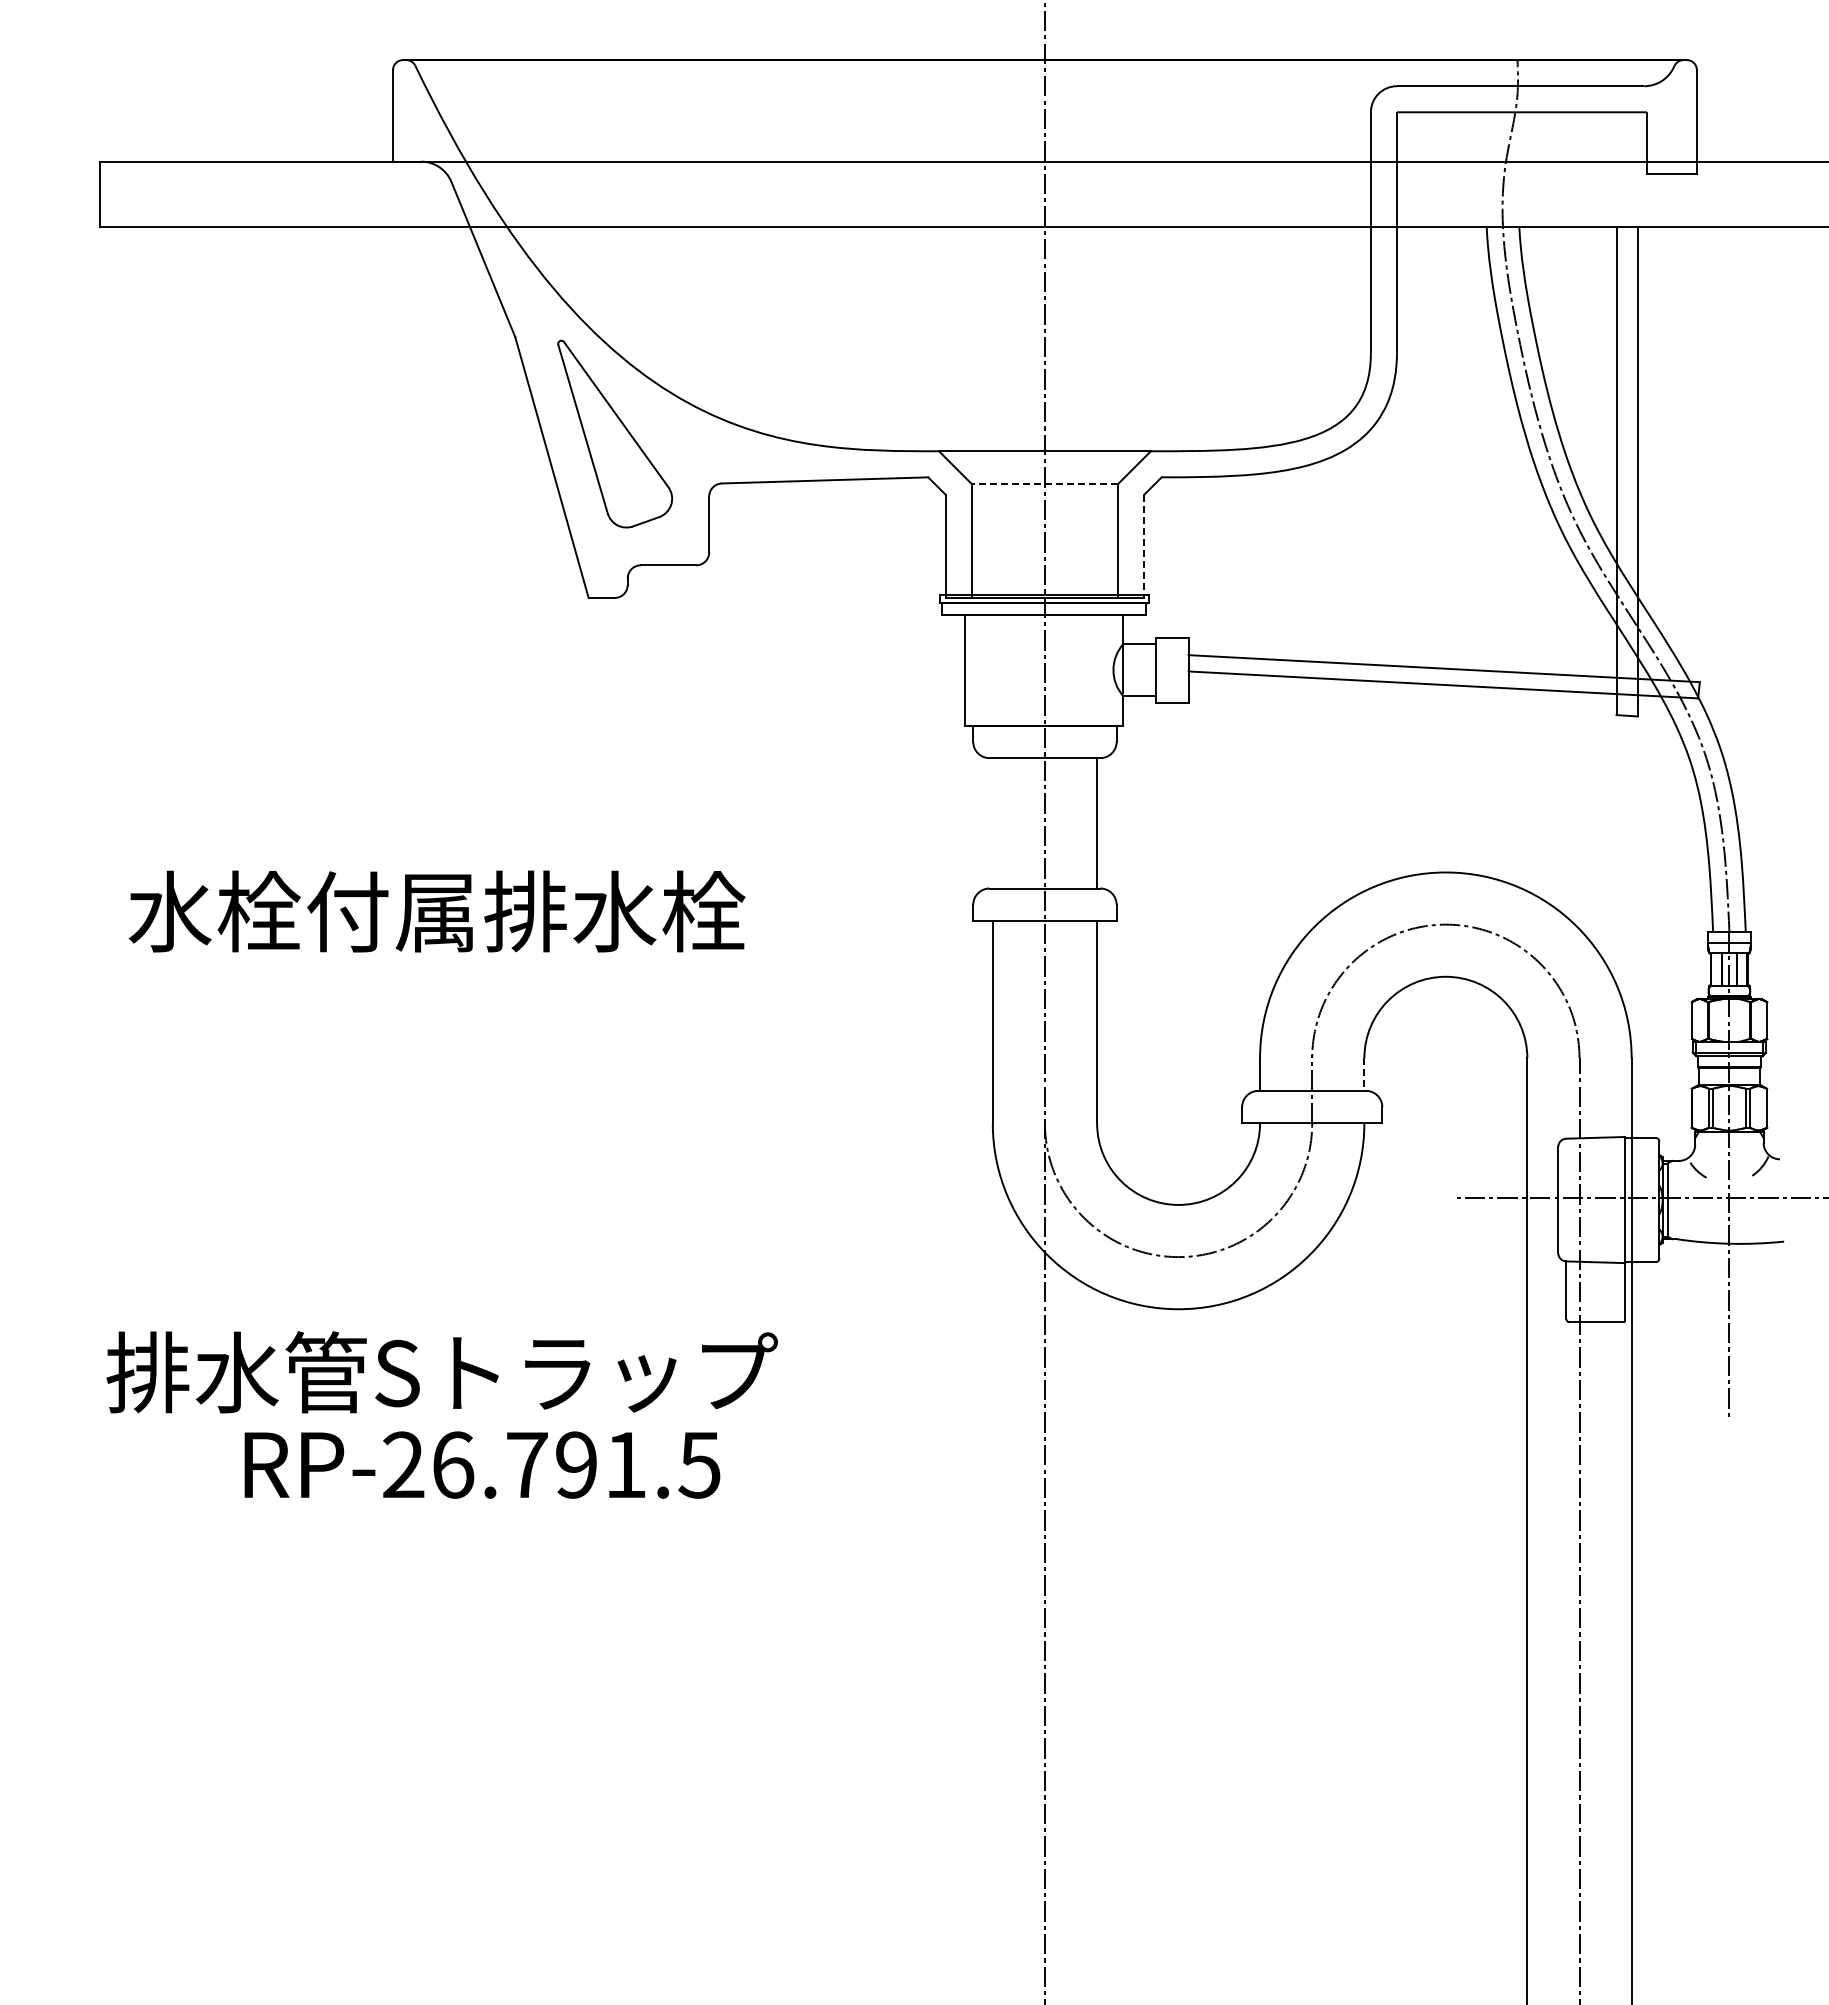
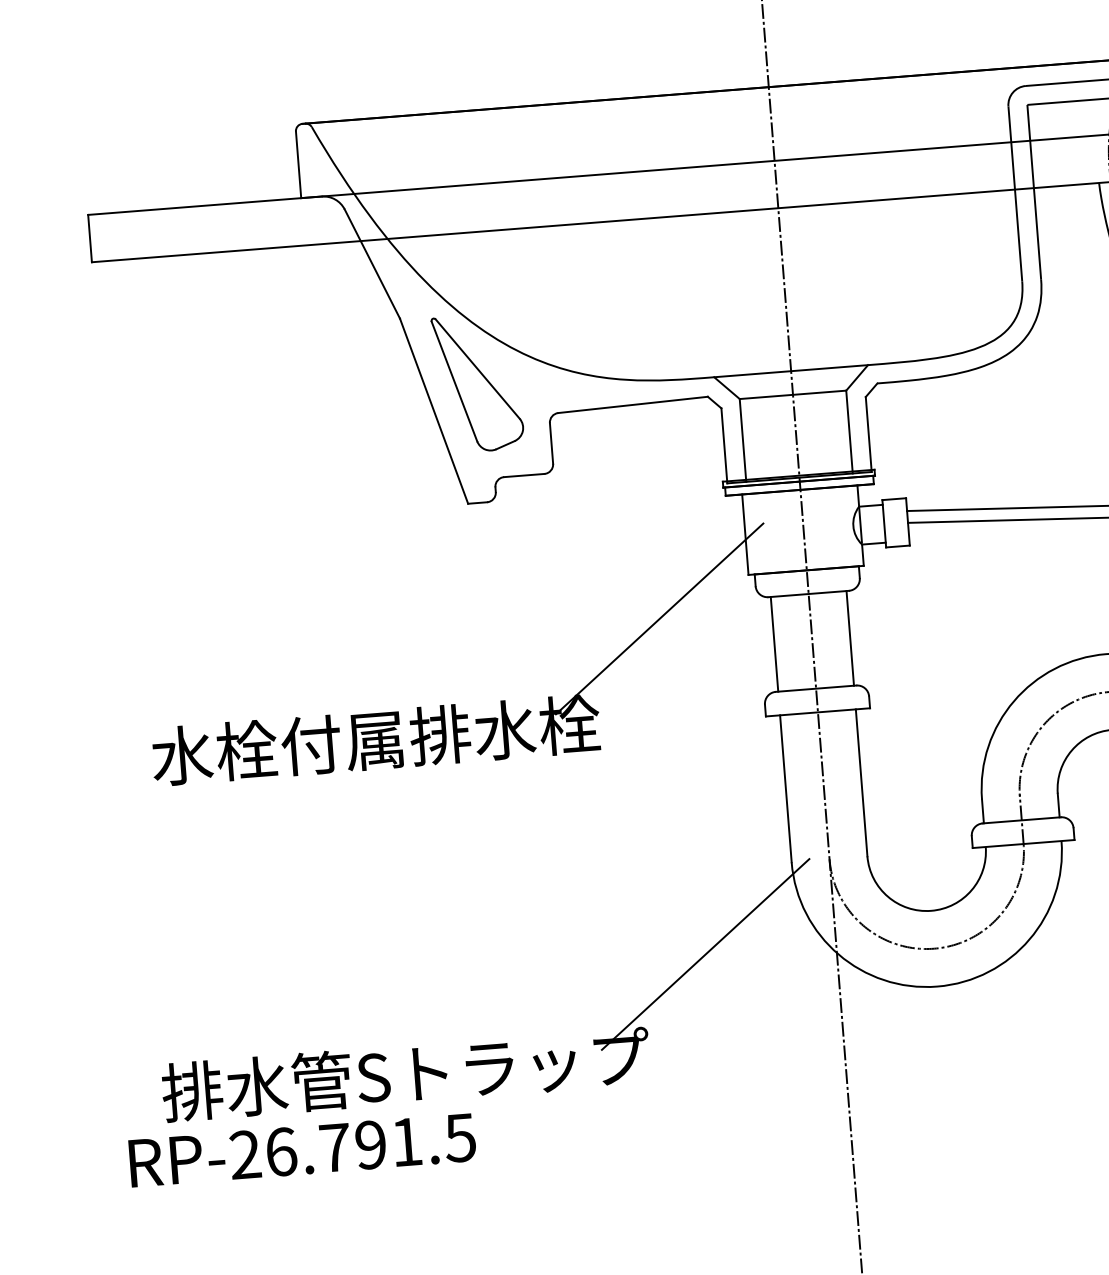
line: (1044, 483) -> (792, 394), dashed -> solid
line: (1144, 546) -> (868, 434), dashed -> solid
line: (838, 775) -> (659, 618), added
line: (992, 823) -> (774, 644), added
line: (1364, 1075) -> (1058, 806), dashed -> solid
line: (864, 1239) -> (705, 953), added
text: (482, 1464) -> (302, 1149), moved

